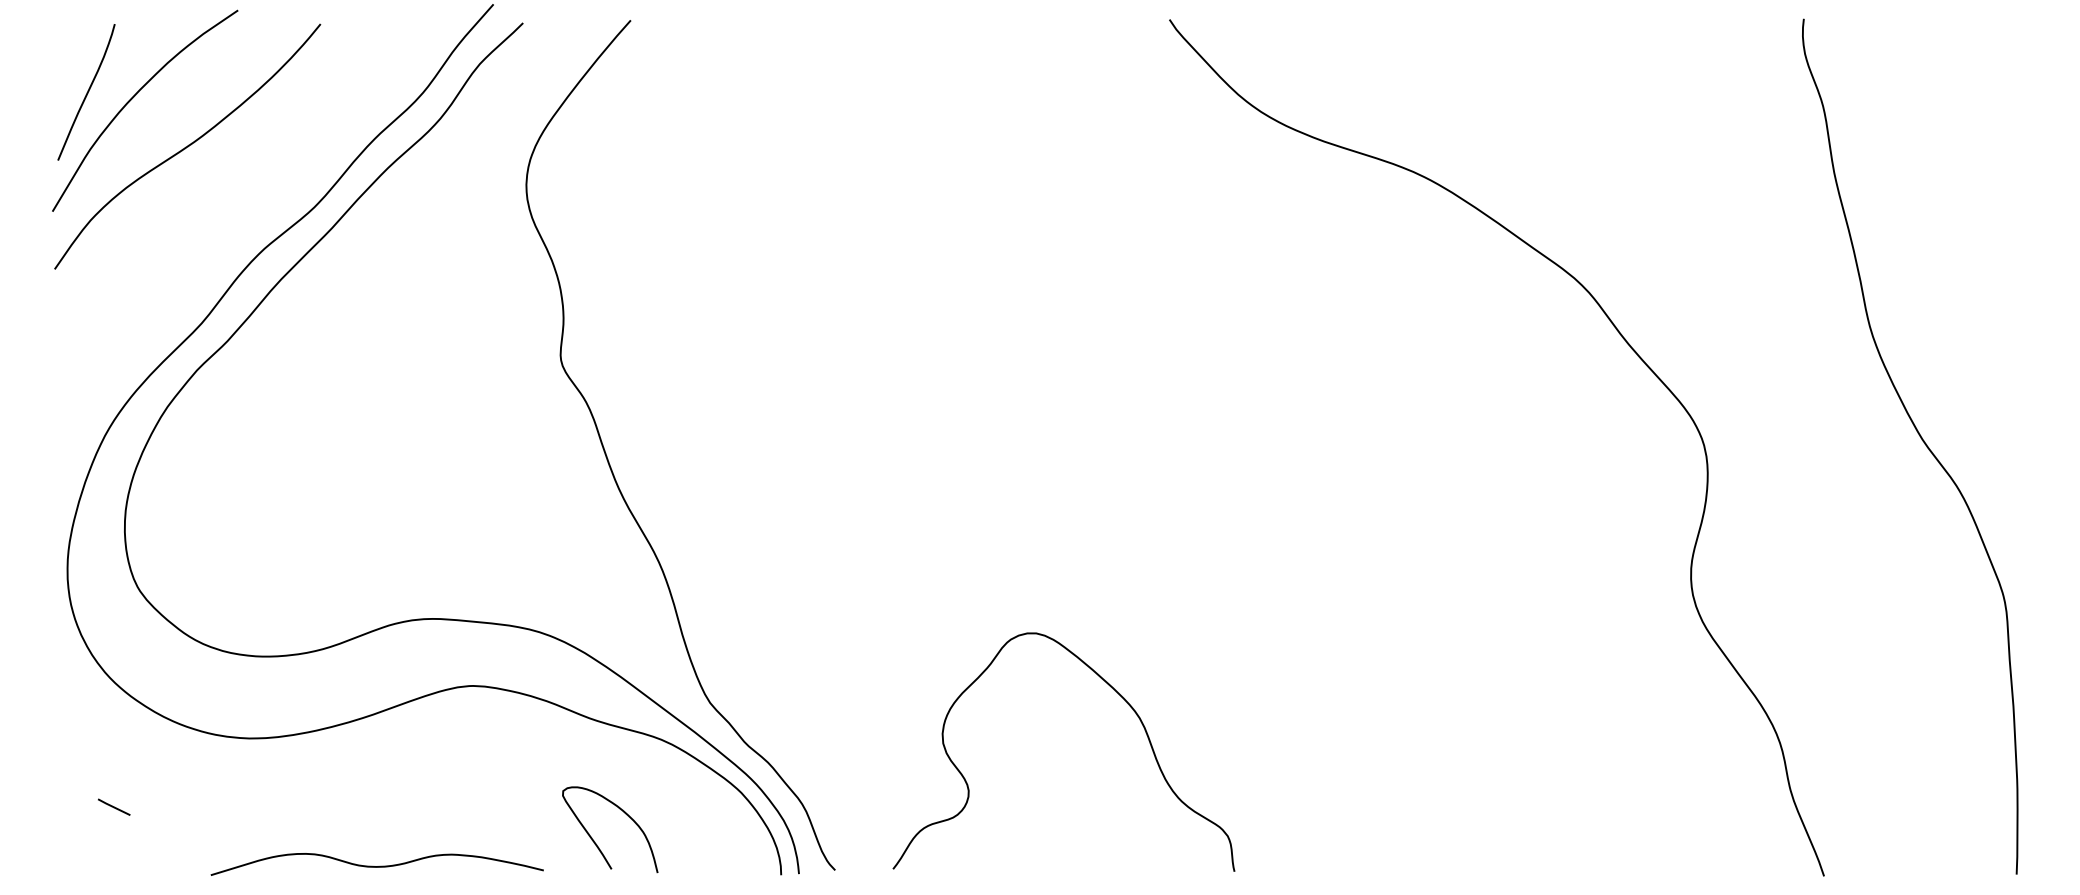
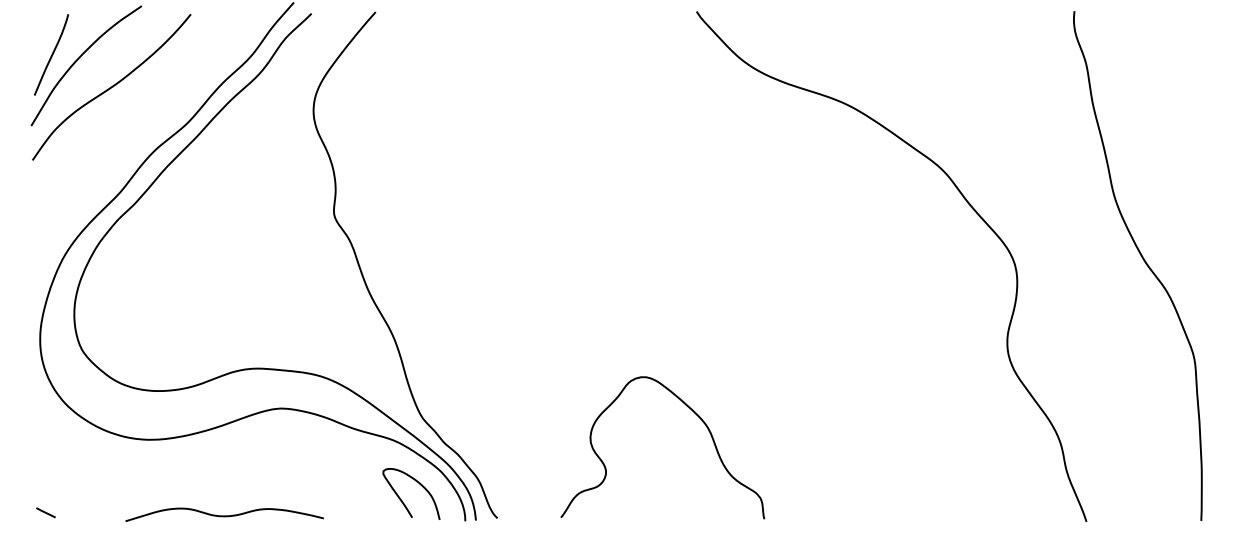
curve: (1118, 695) -> (695, 414), moved
line: (113, 806) -> (45, 512), moved
curve: (596, 841) -> (403, 501), moved

